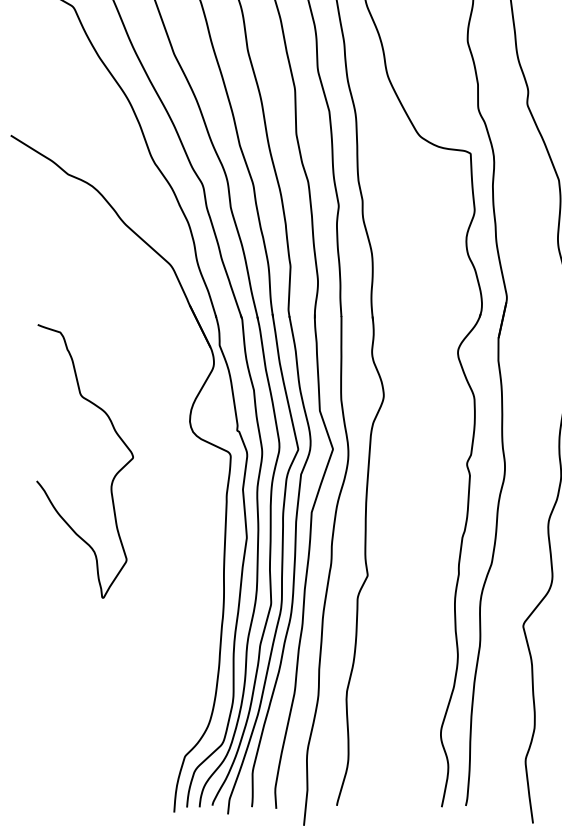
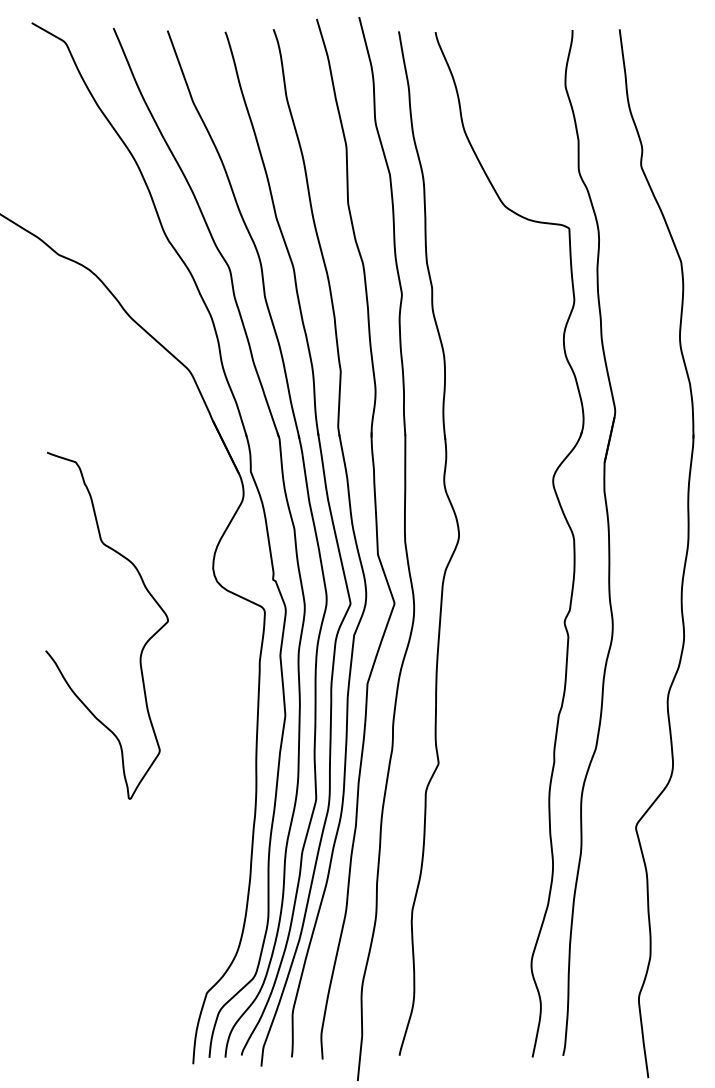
curve: (113, 476) -> (143, 645), moved

